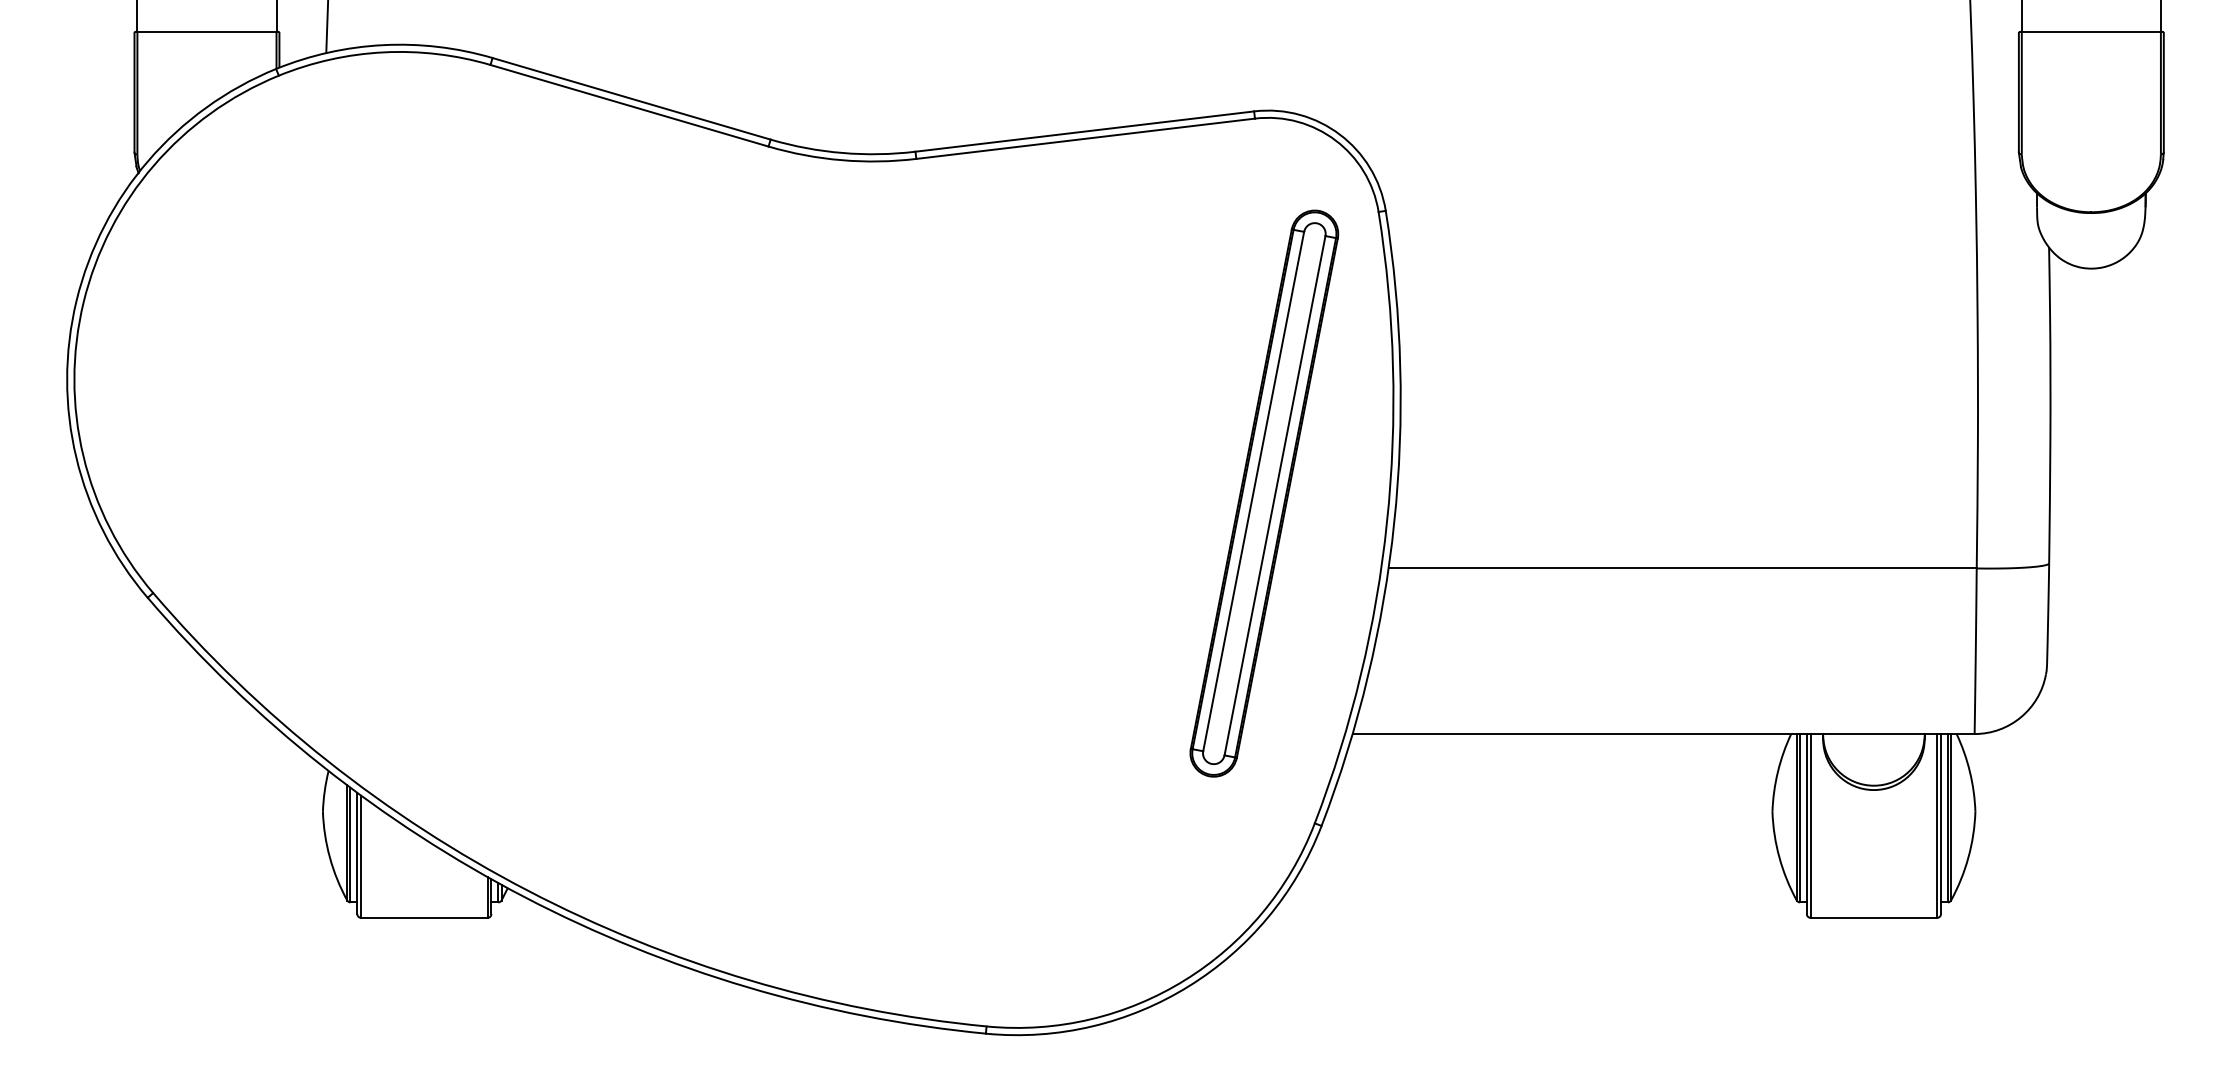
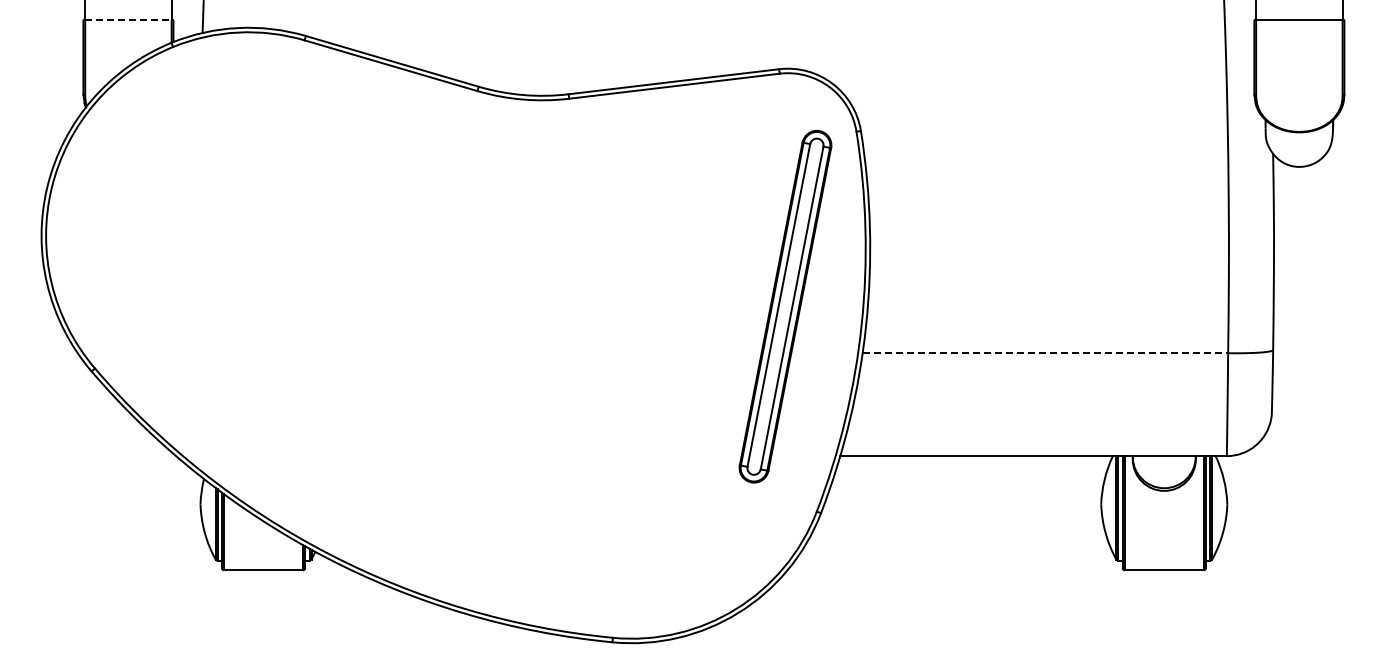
line: (207, 31) -> (128, 19), solid -> dashed
line: (1682, 568) -> (1045, 353), solid -> dashed

